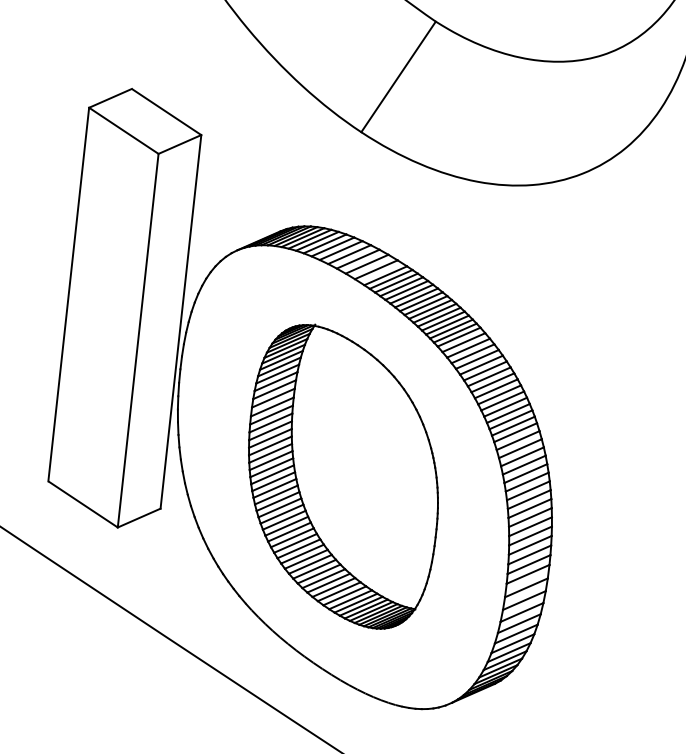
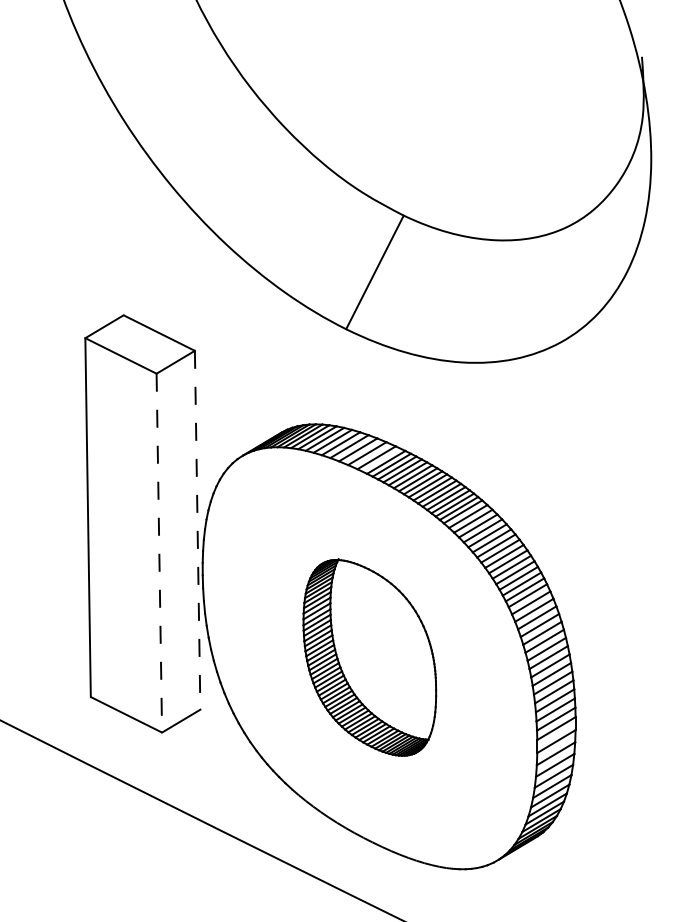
line: (180, 322) -> (197, 530), solid -> dashed
line: (138, 341) -> (159, 553), solid -> dashed
part: (343, 476) -> (369, 657), size x0.7

